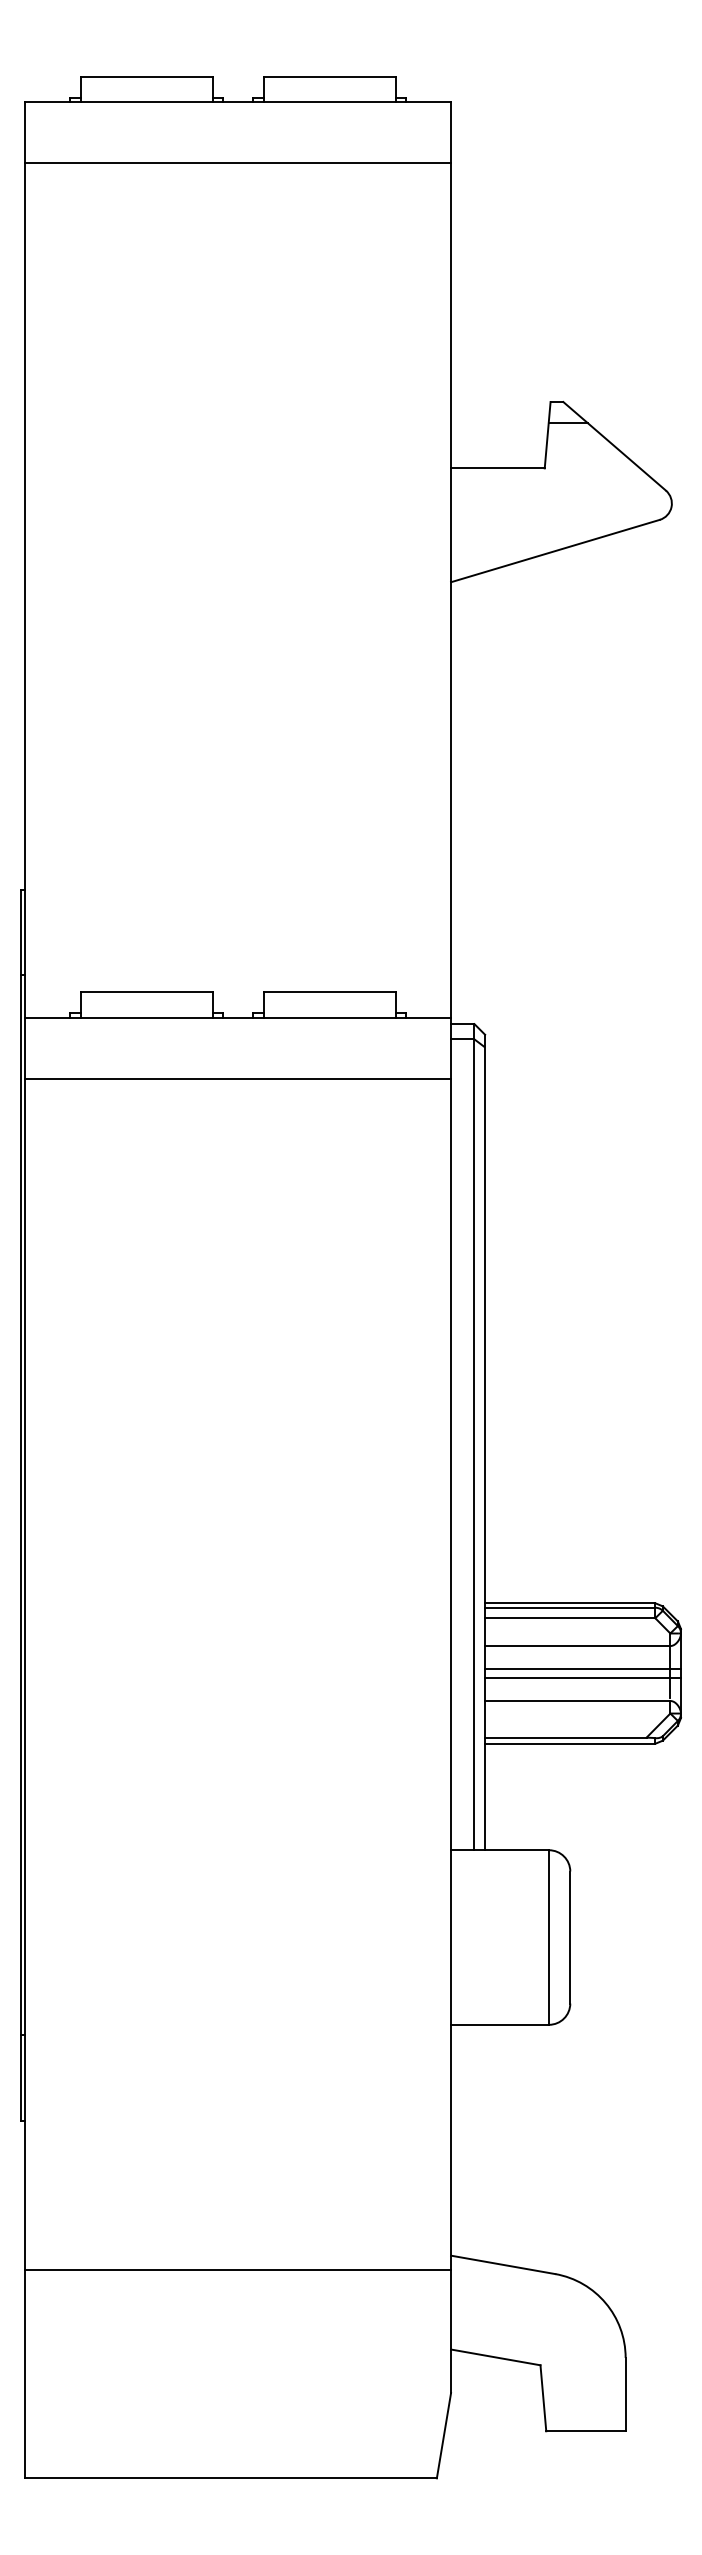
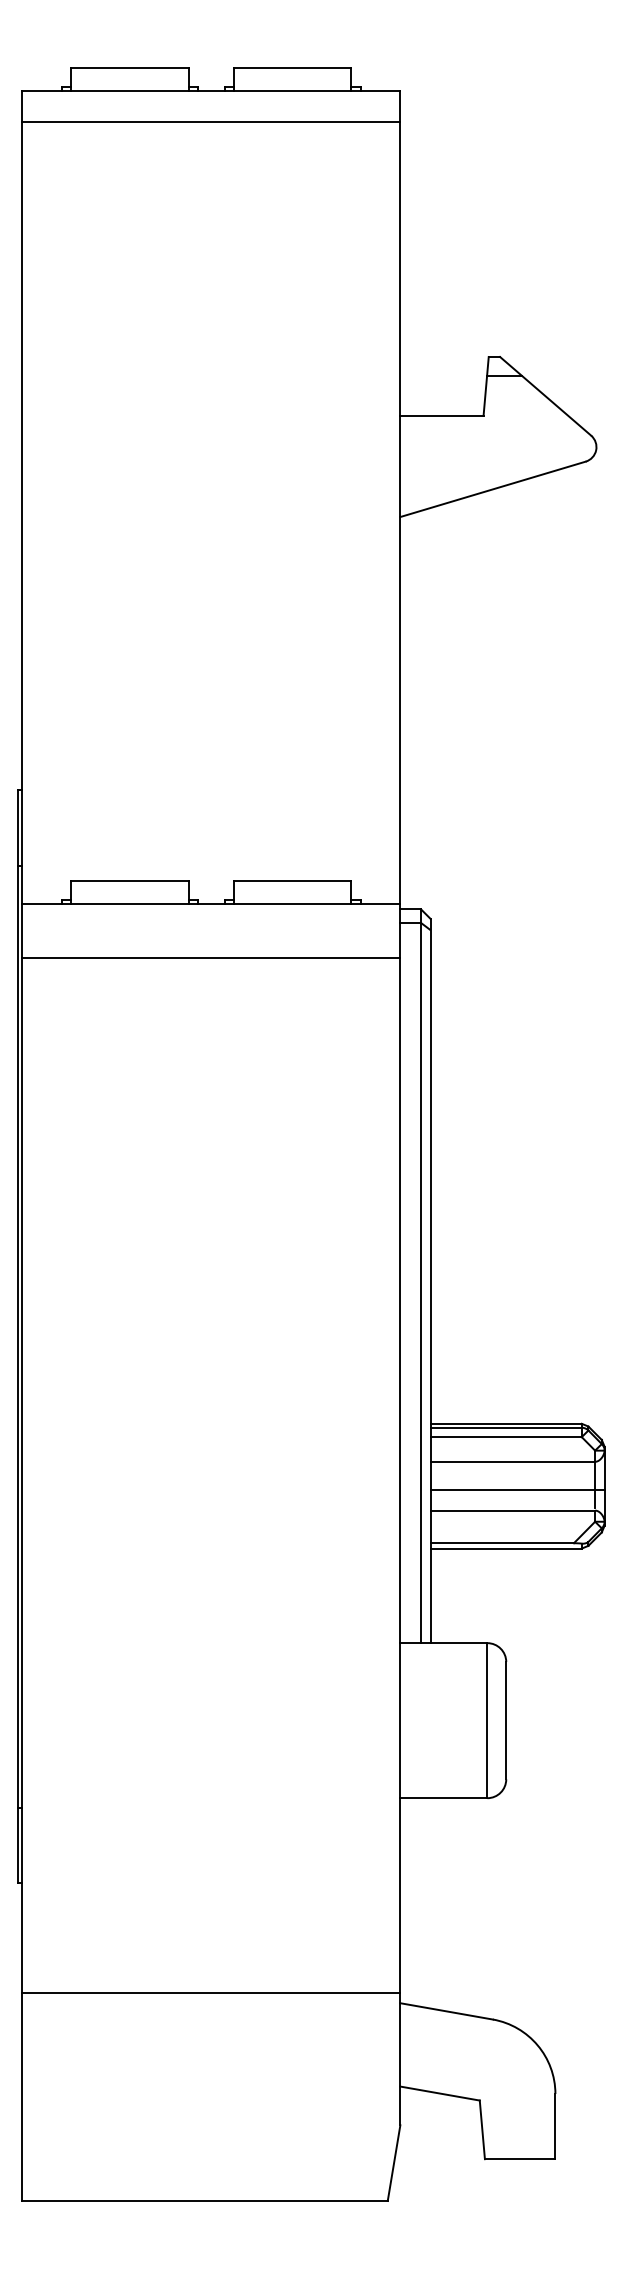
line: (238, 163) -> (211, 122), moved
line: (583, 1669) -> (517, 1482), removed
line: (238, 2269) -> (211, 1992), moved

